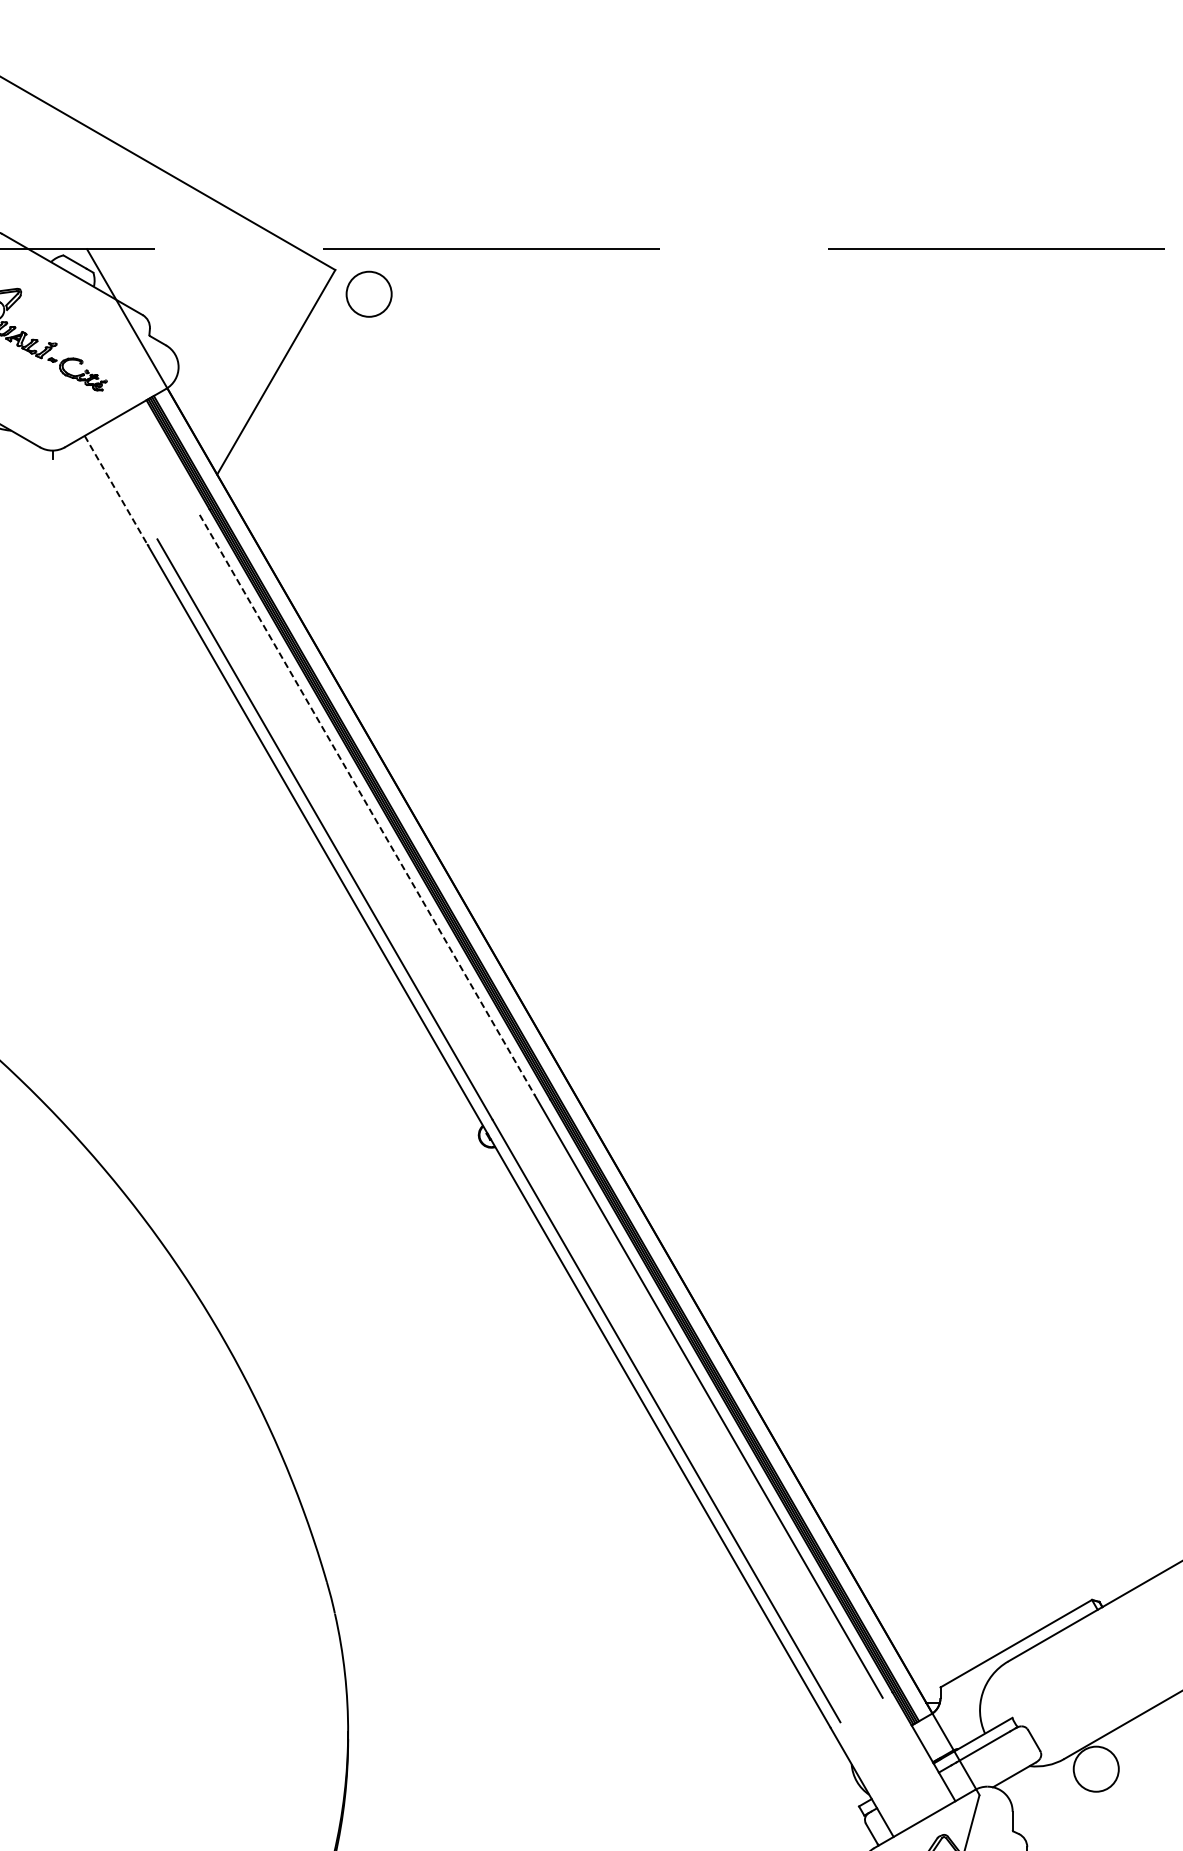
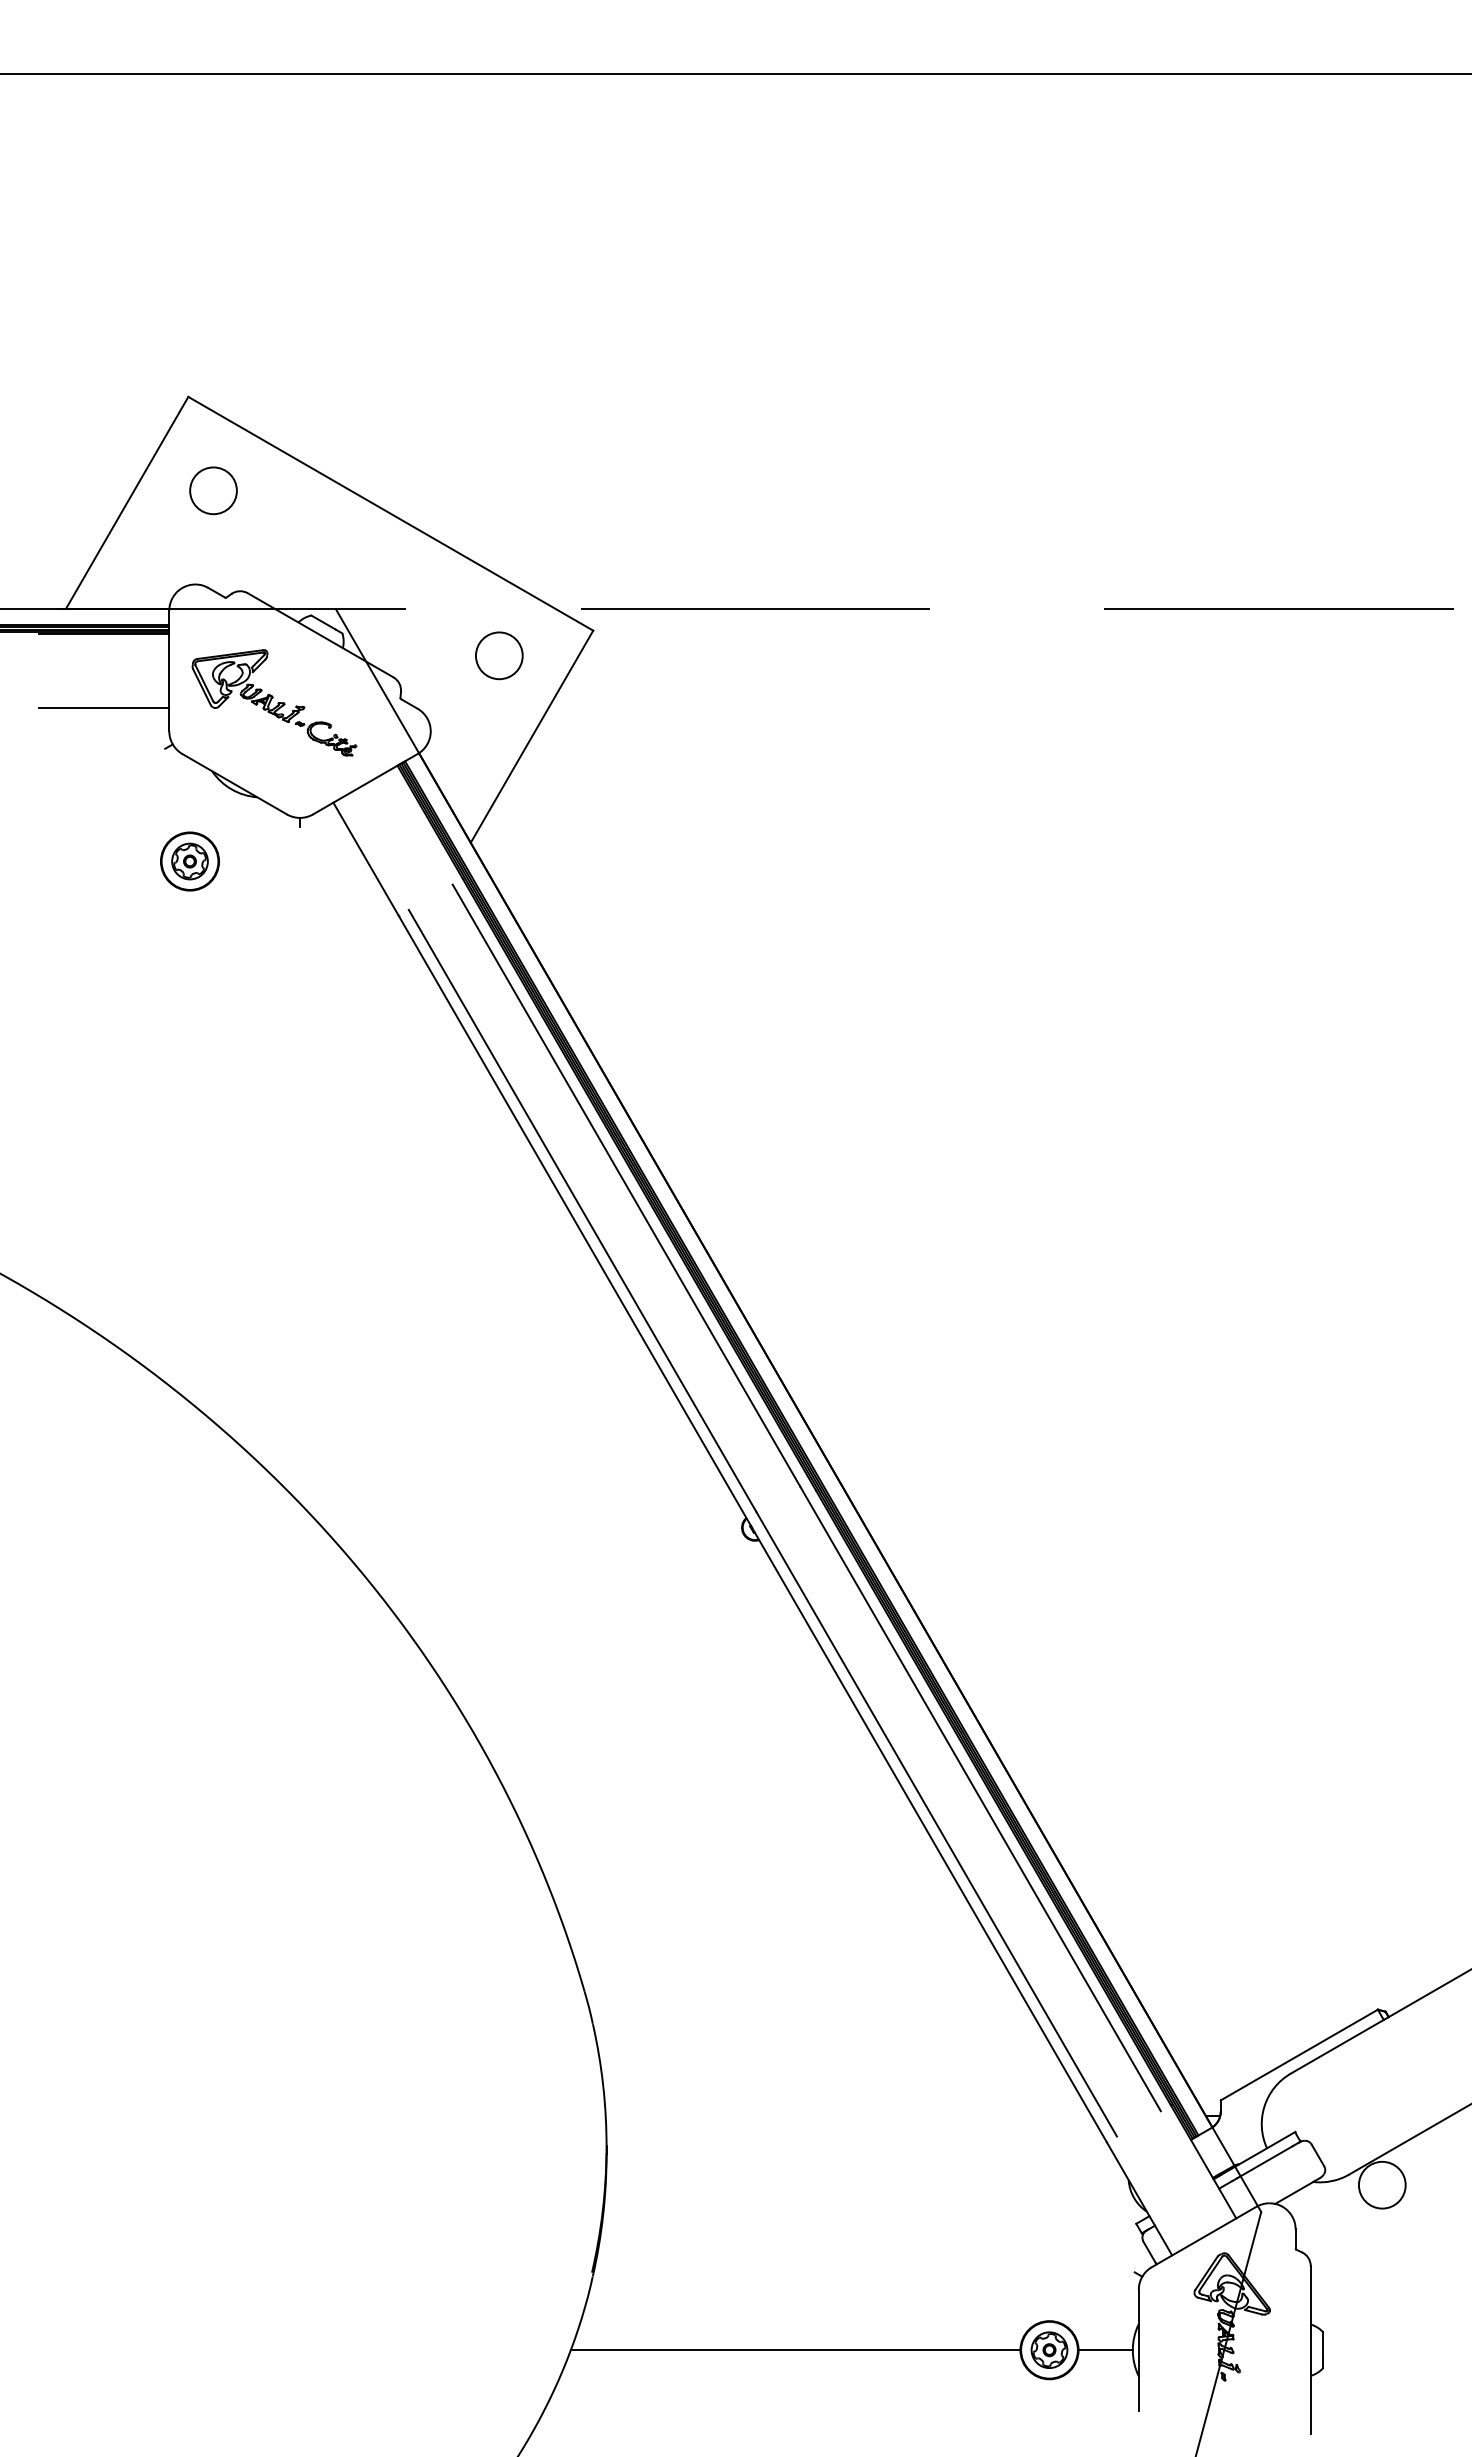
circle: (369, 293) -> (499, 655), moved
line: (116, 490) -> (366, 859), dashed -> solid
line: (367, 805) -> (626, 1185), dashed -> solid

